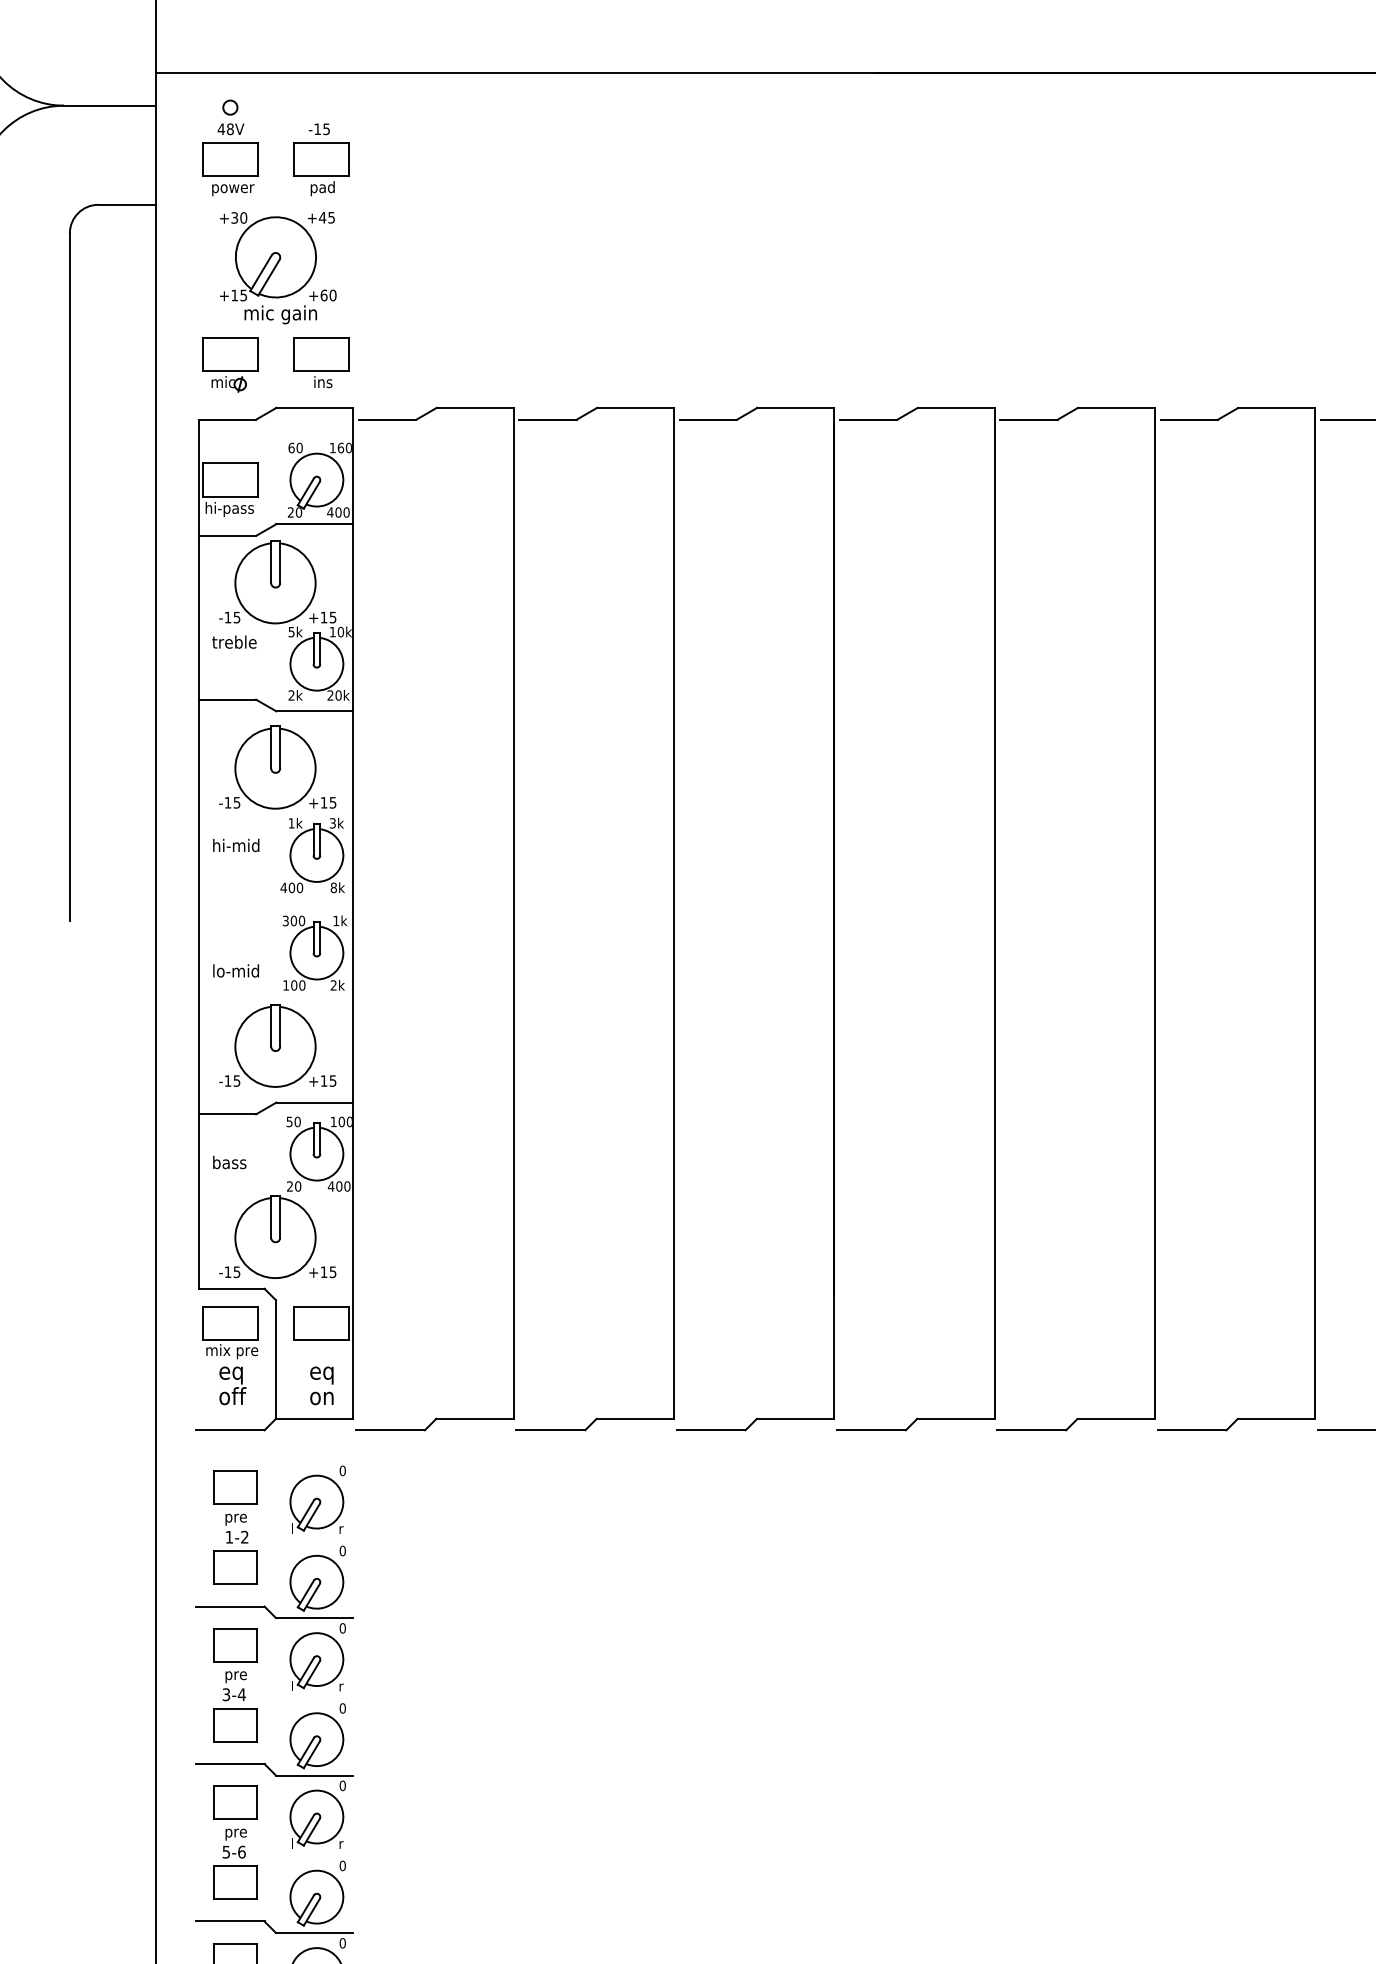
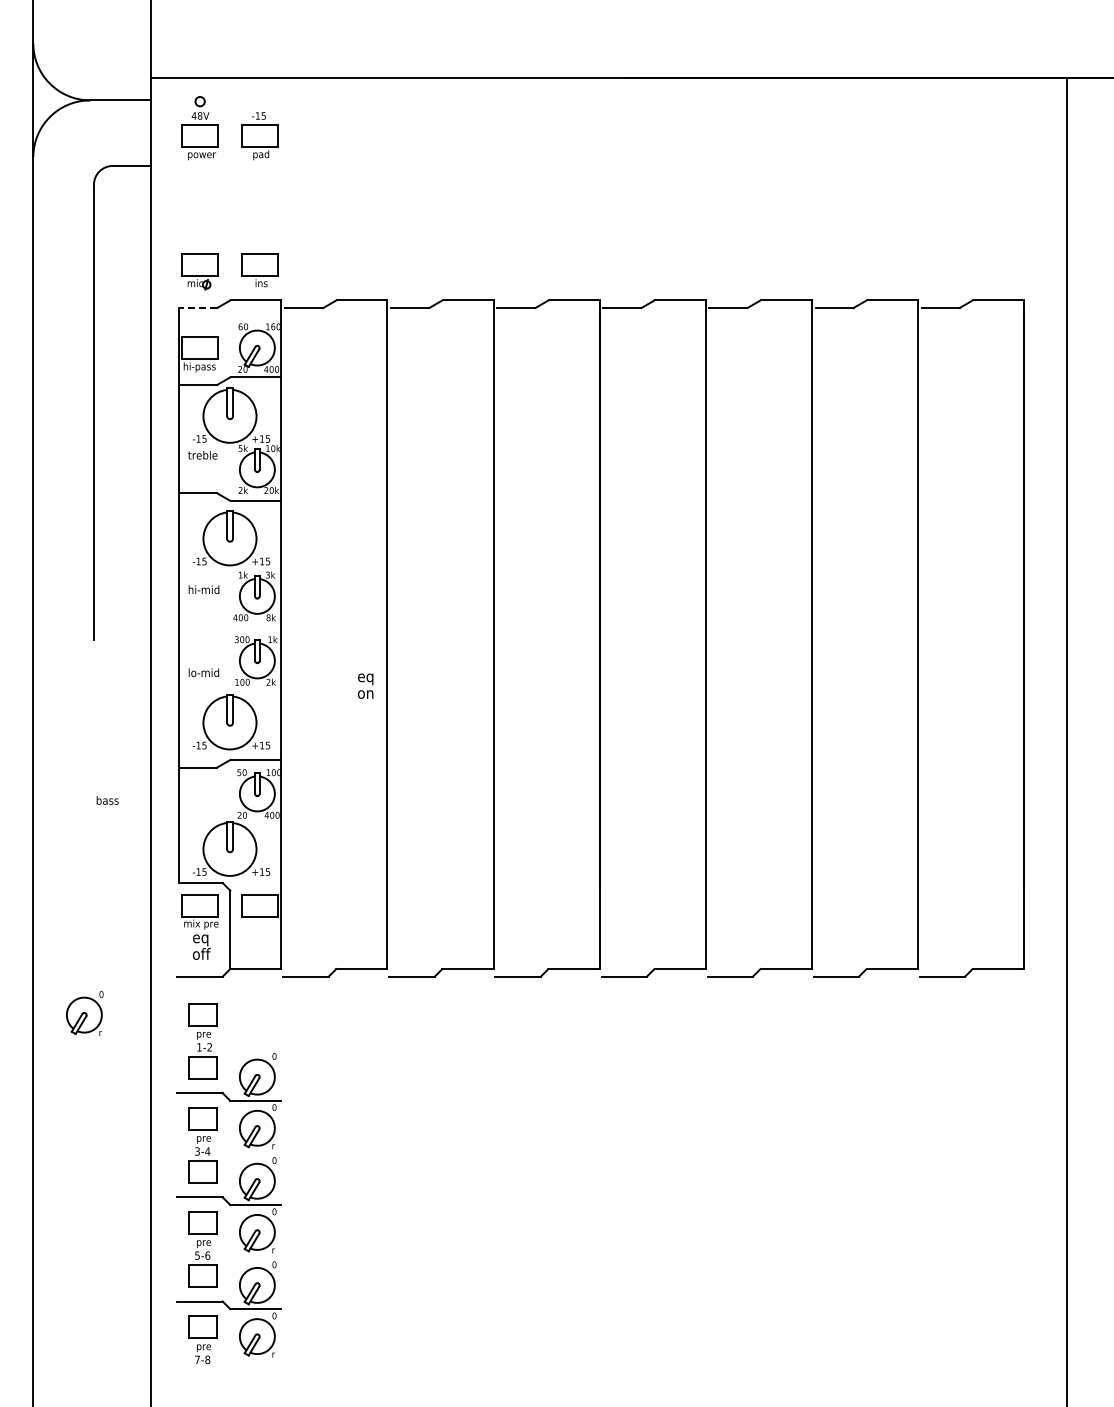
part: (277, 267) -> (231, 207), removed
line: (226, 420) -> (197, 308), solid -> dashed
text: (229, 1162) -> (107, 800), moved
text: (321, 1384) -> (365, 685), moved
part: (317, 1499) -> (84, 1013), moved

